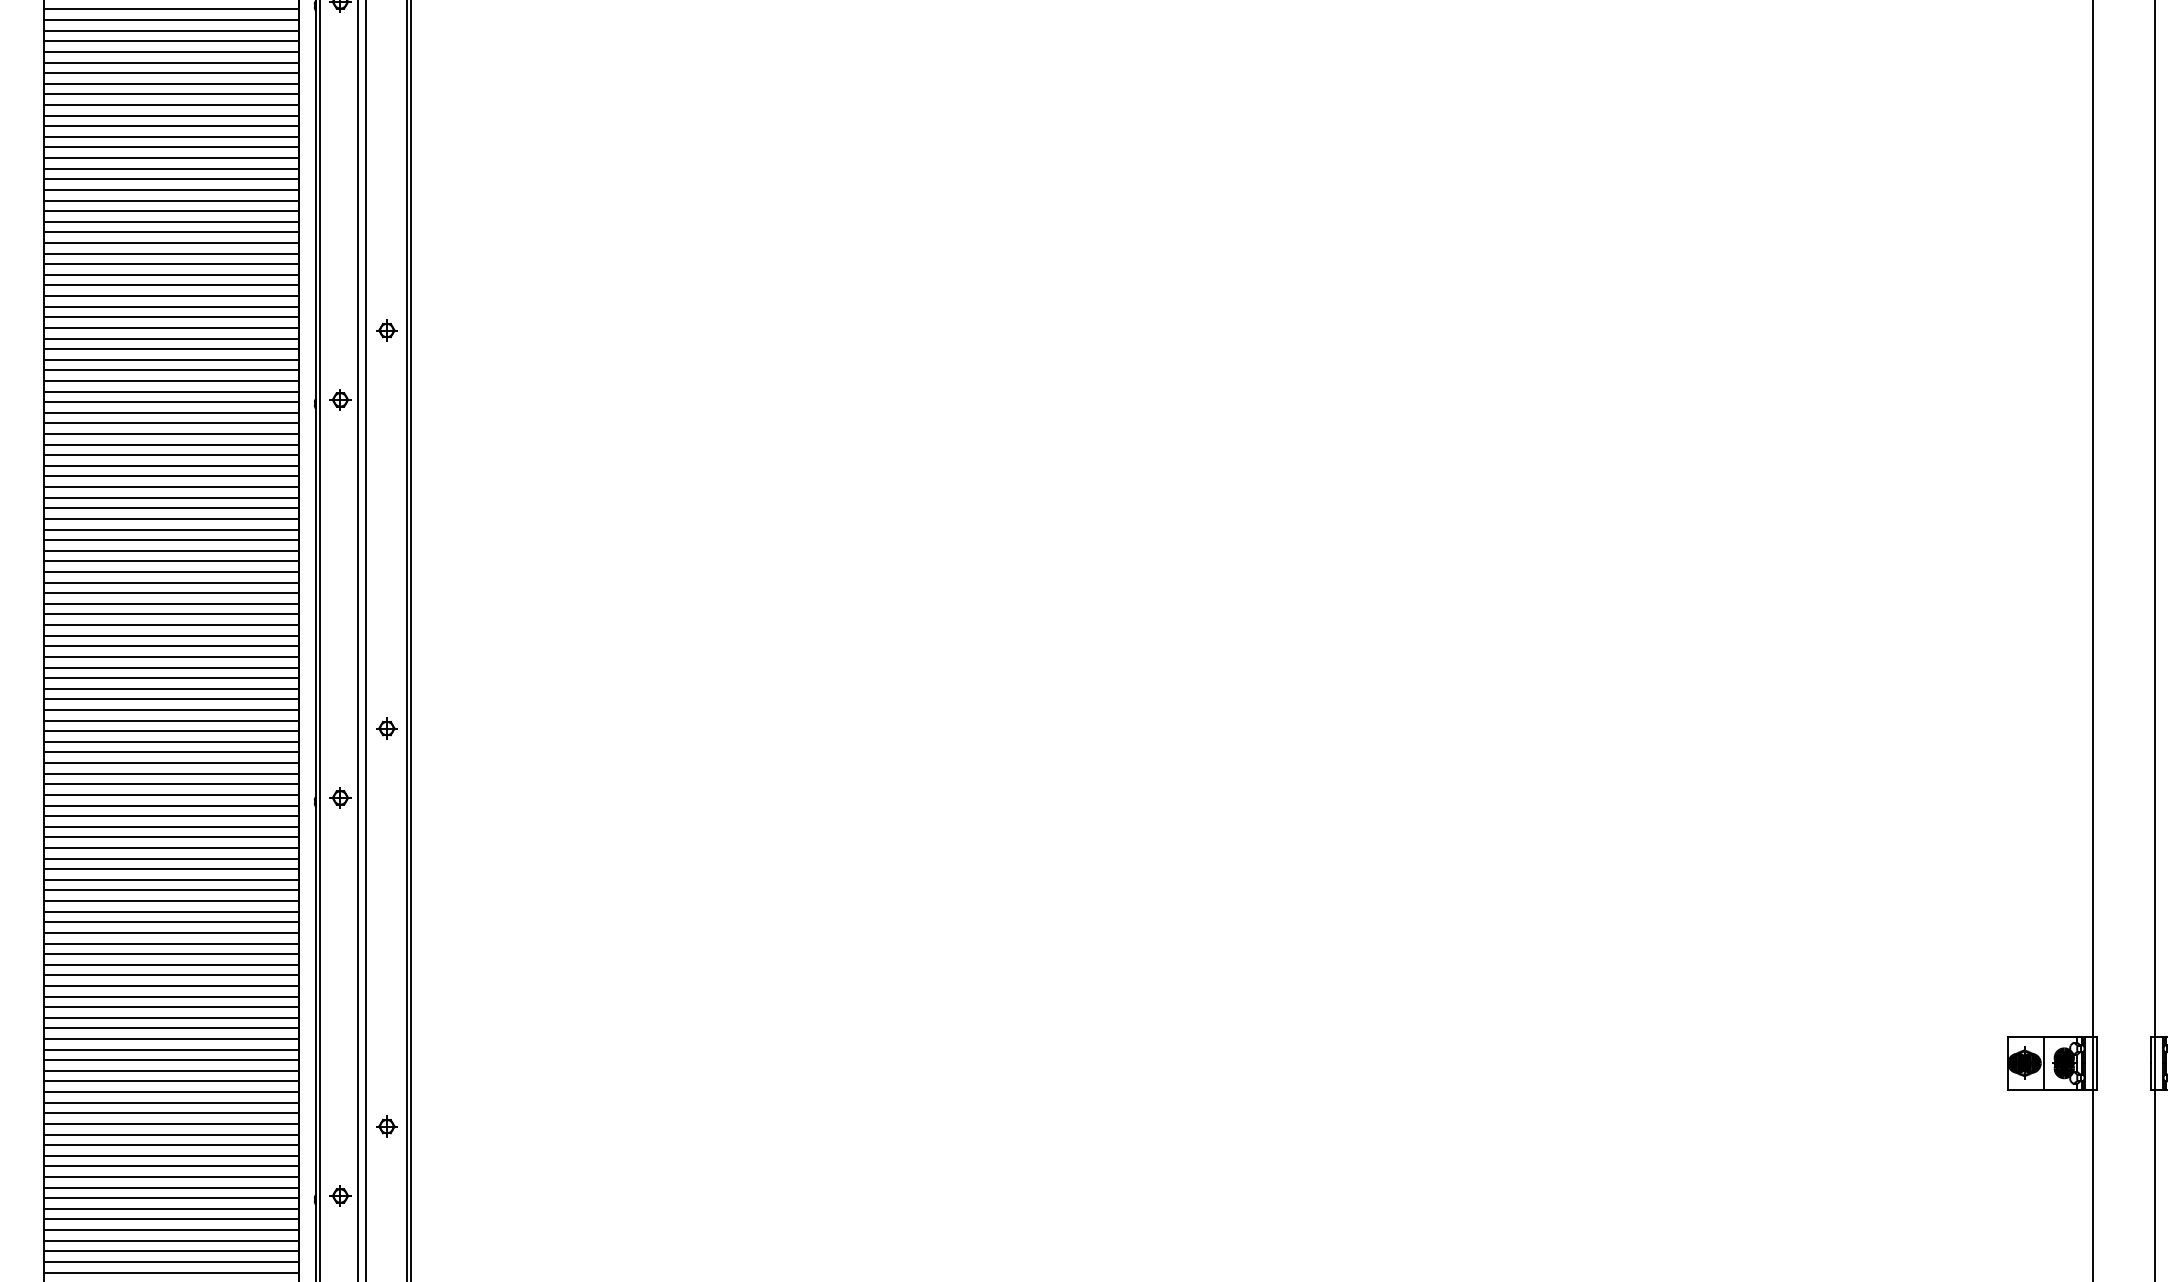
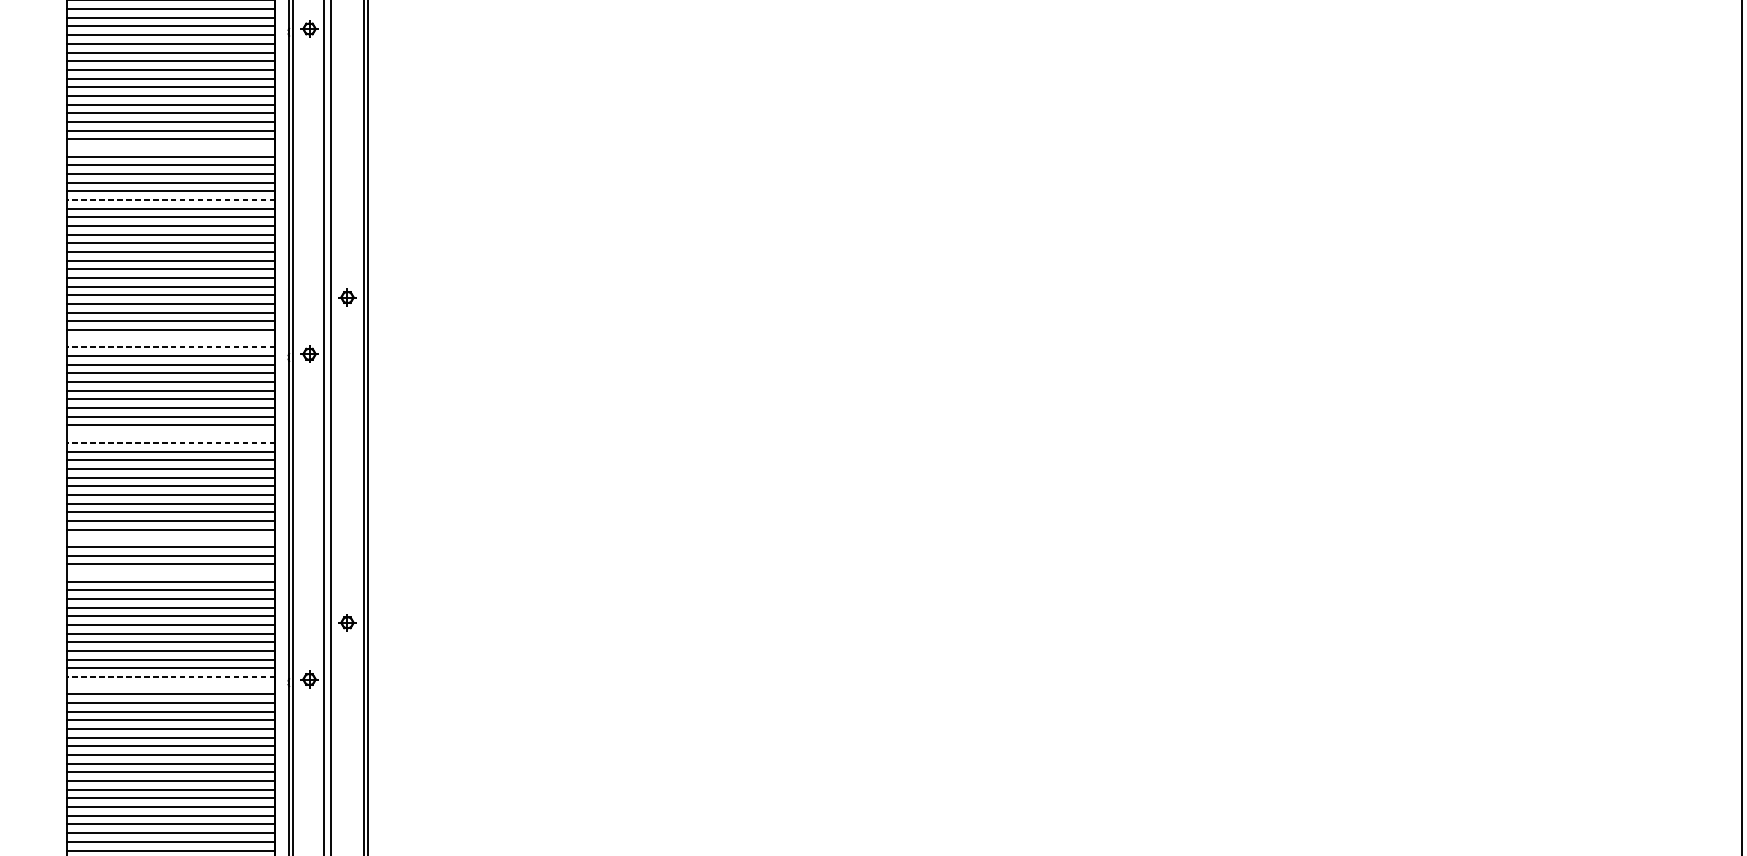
line: (171, 147) -> (171, 147), removed
line: (170, 211) -> (170, 200), solid -> dashed
line: (171, 380) -> (171, 338), removed
line: (170, 391) -> (170, 347), solid -> dashed
line: (171, 497) -> (171, 433), removed
line: (170, 508) -> (170, 442), solid -> dashed
line: (171, 625) -> (171, 538), removed
line: (171, 667) -> (171, 572), removed
line: (170, 794) -> (170, 676), solid -> dashed
line: (171, 805) -> (171, 685), removed

